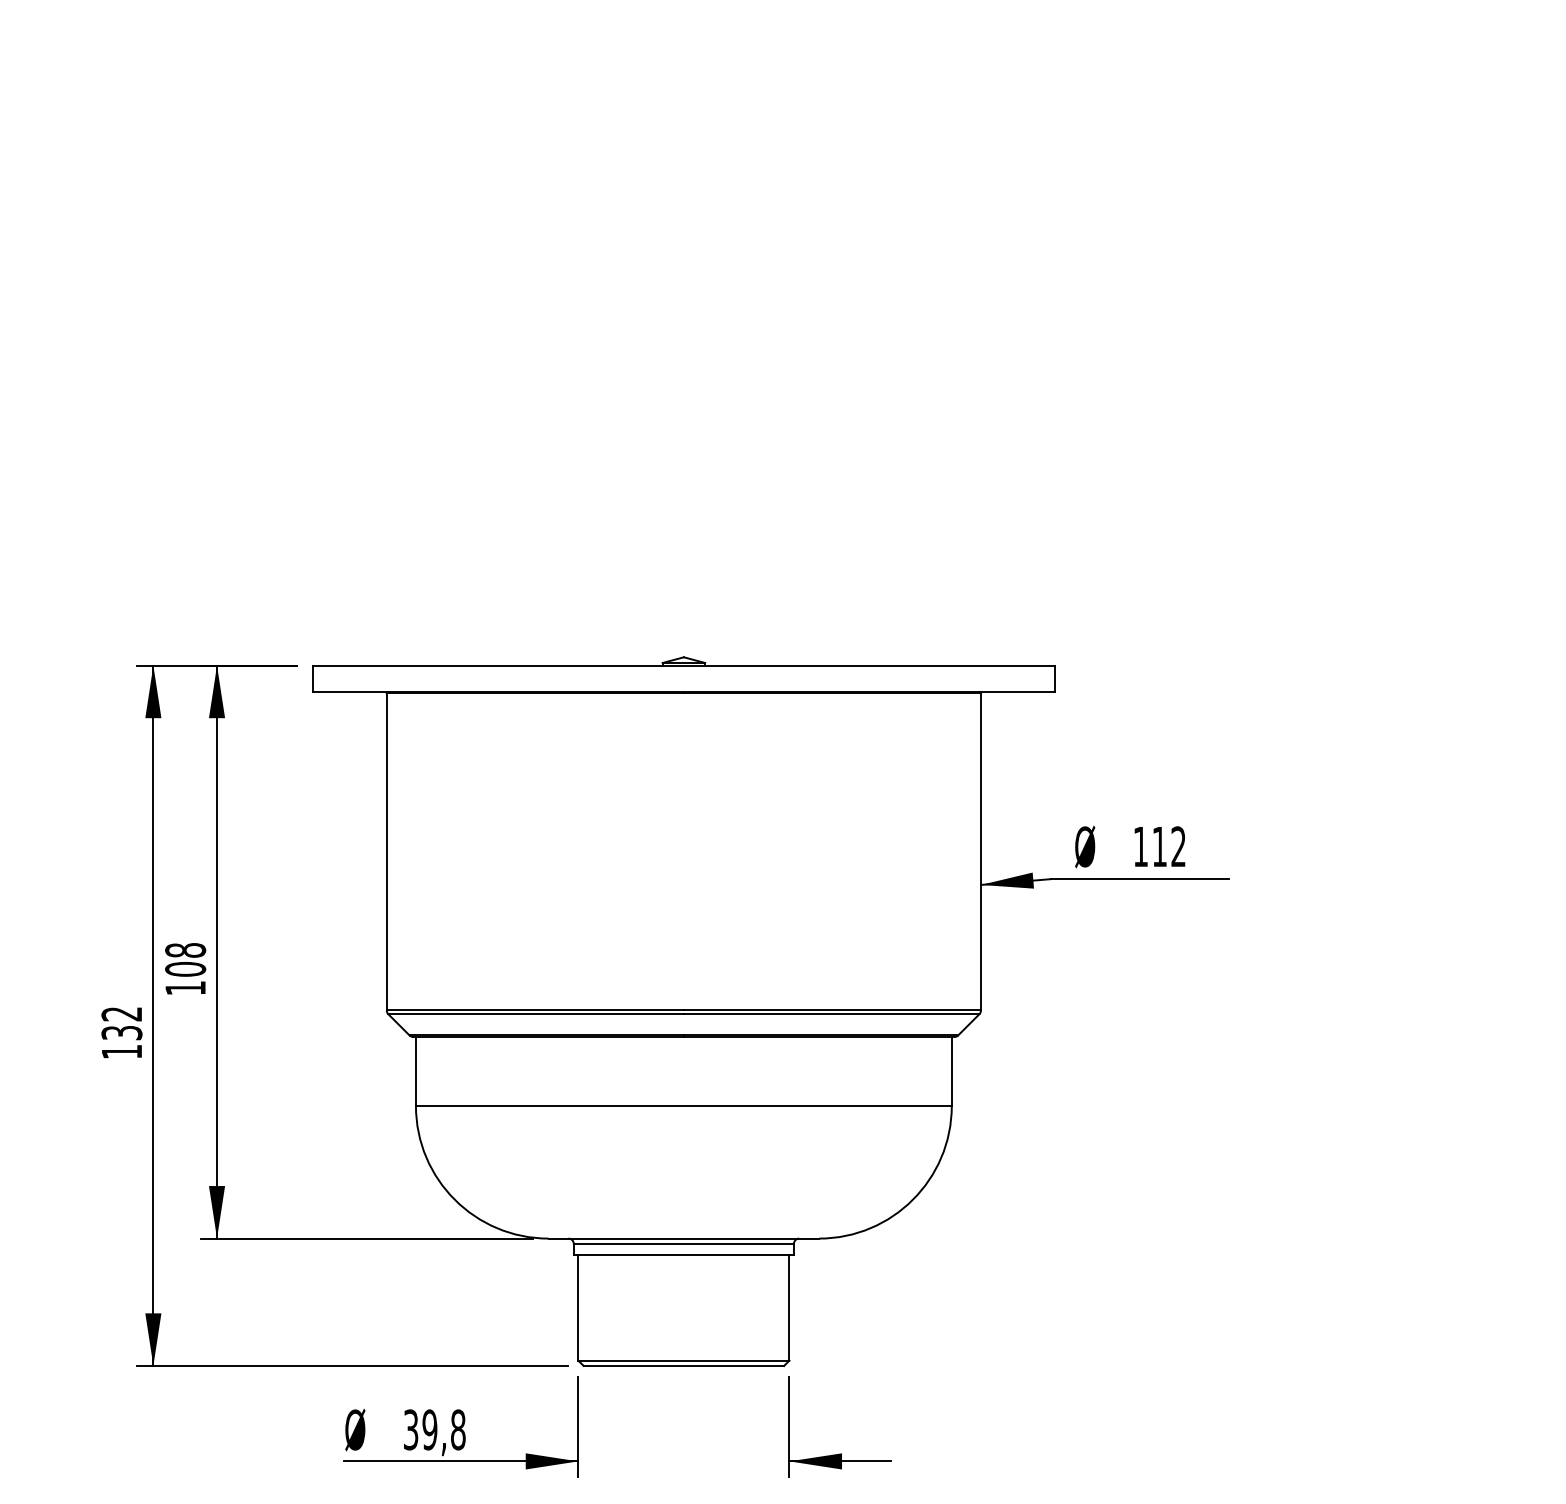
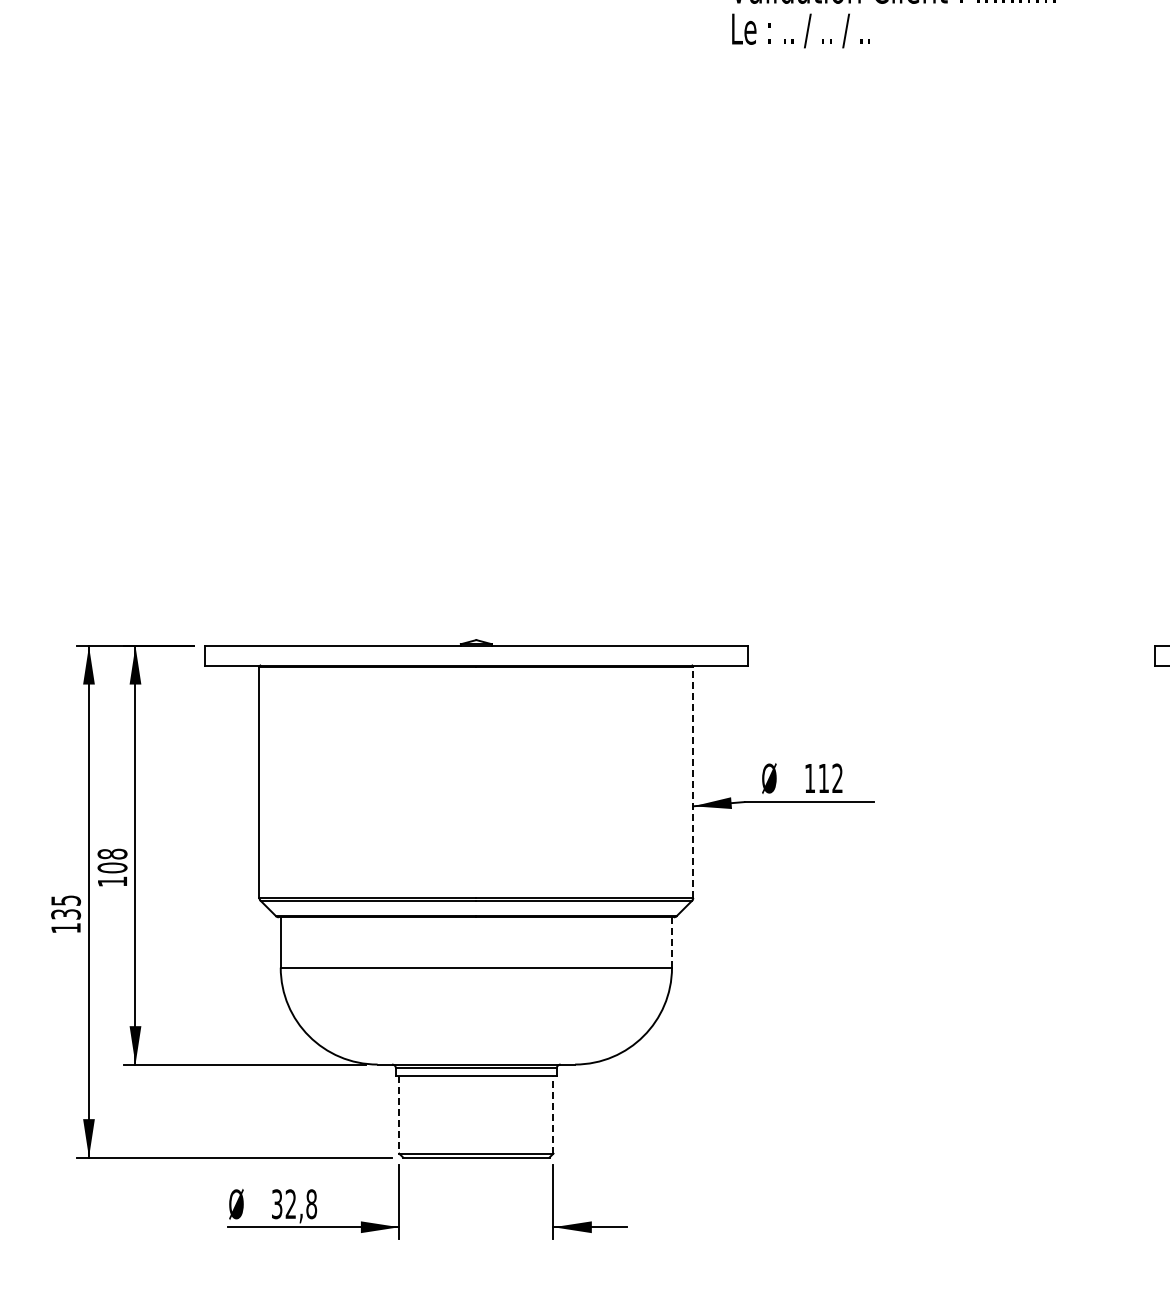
line: (981, 852) -> (693, 782), solid -> dashed
text: (122, 1013) -> (66, 900), 132 -> 135
line: (952, 1071) -> (672, 942), solid -> dashed
line: (578, 1307) -> (399, 1114), solid -> dashed
line: (789, 1307) -> (553, 1114), solid -> dashed
text: (429, 1430) -> (290, 1204), 39,8 -> 32,8

